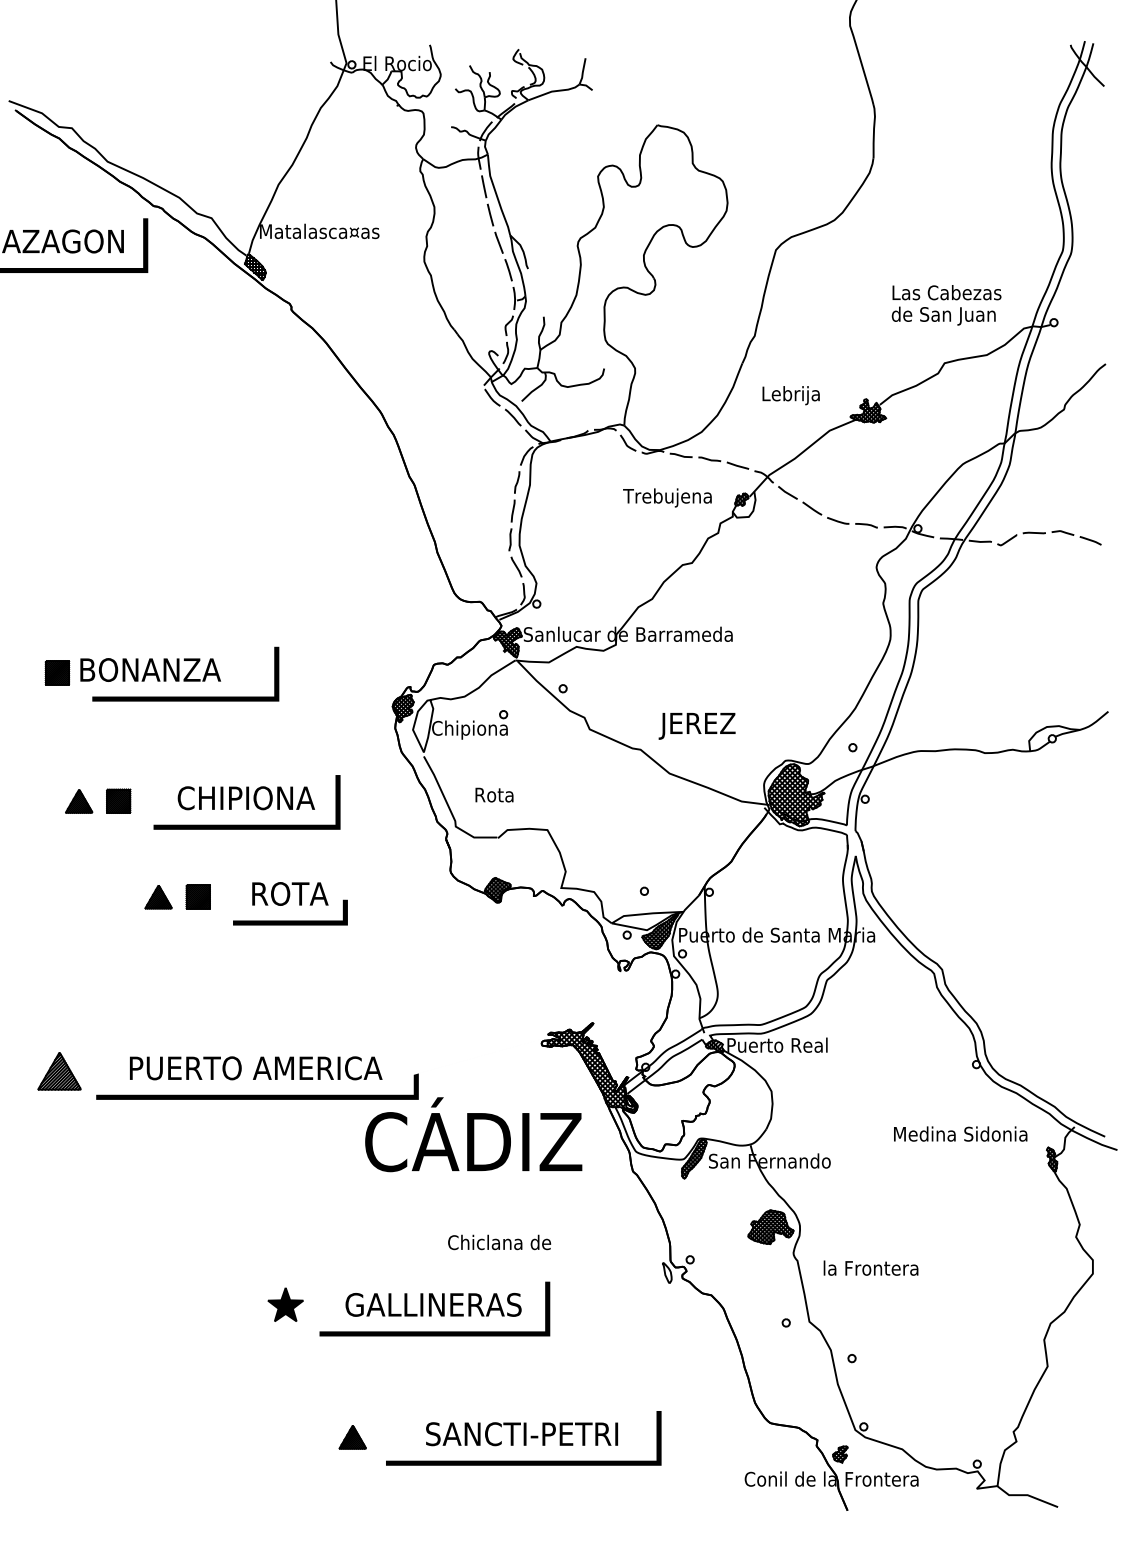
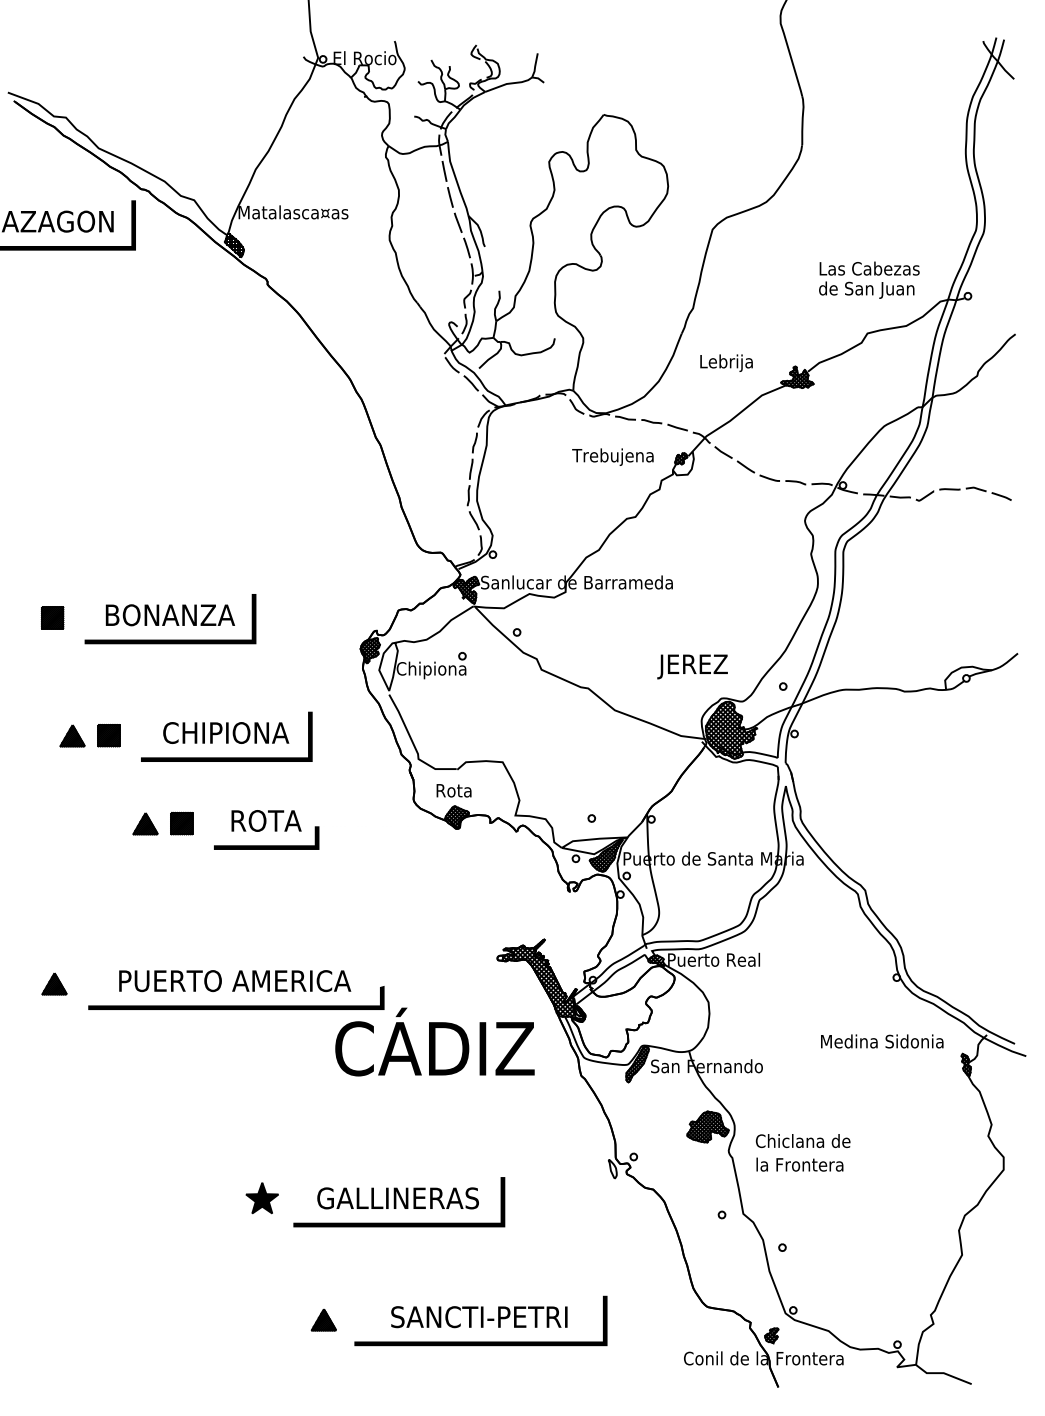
text: (150, 669) -> (170, 614), moved
text: (696, 726) -> (691, 667), moved
text: (494, 794) -> (454, 790), moved
part: (59, 1071) -> (54, 984), size x0.62
text: (499, 1242) -> (803, 1141), moved

